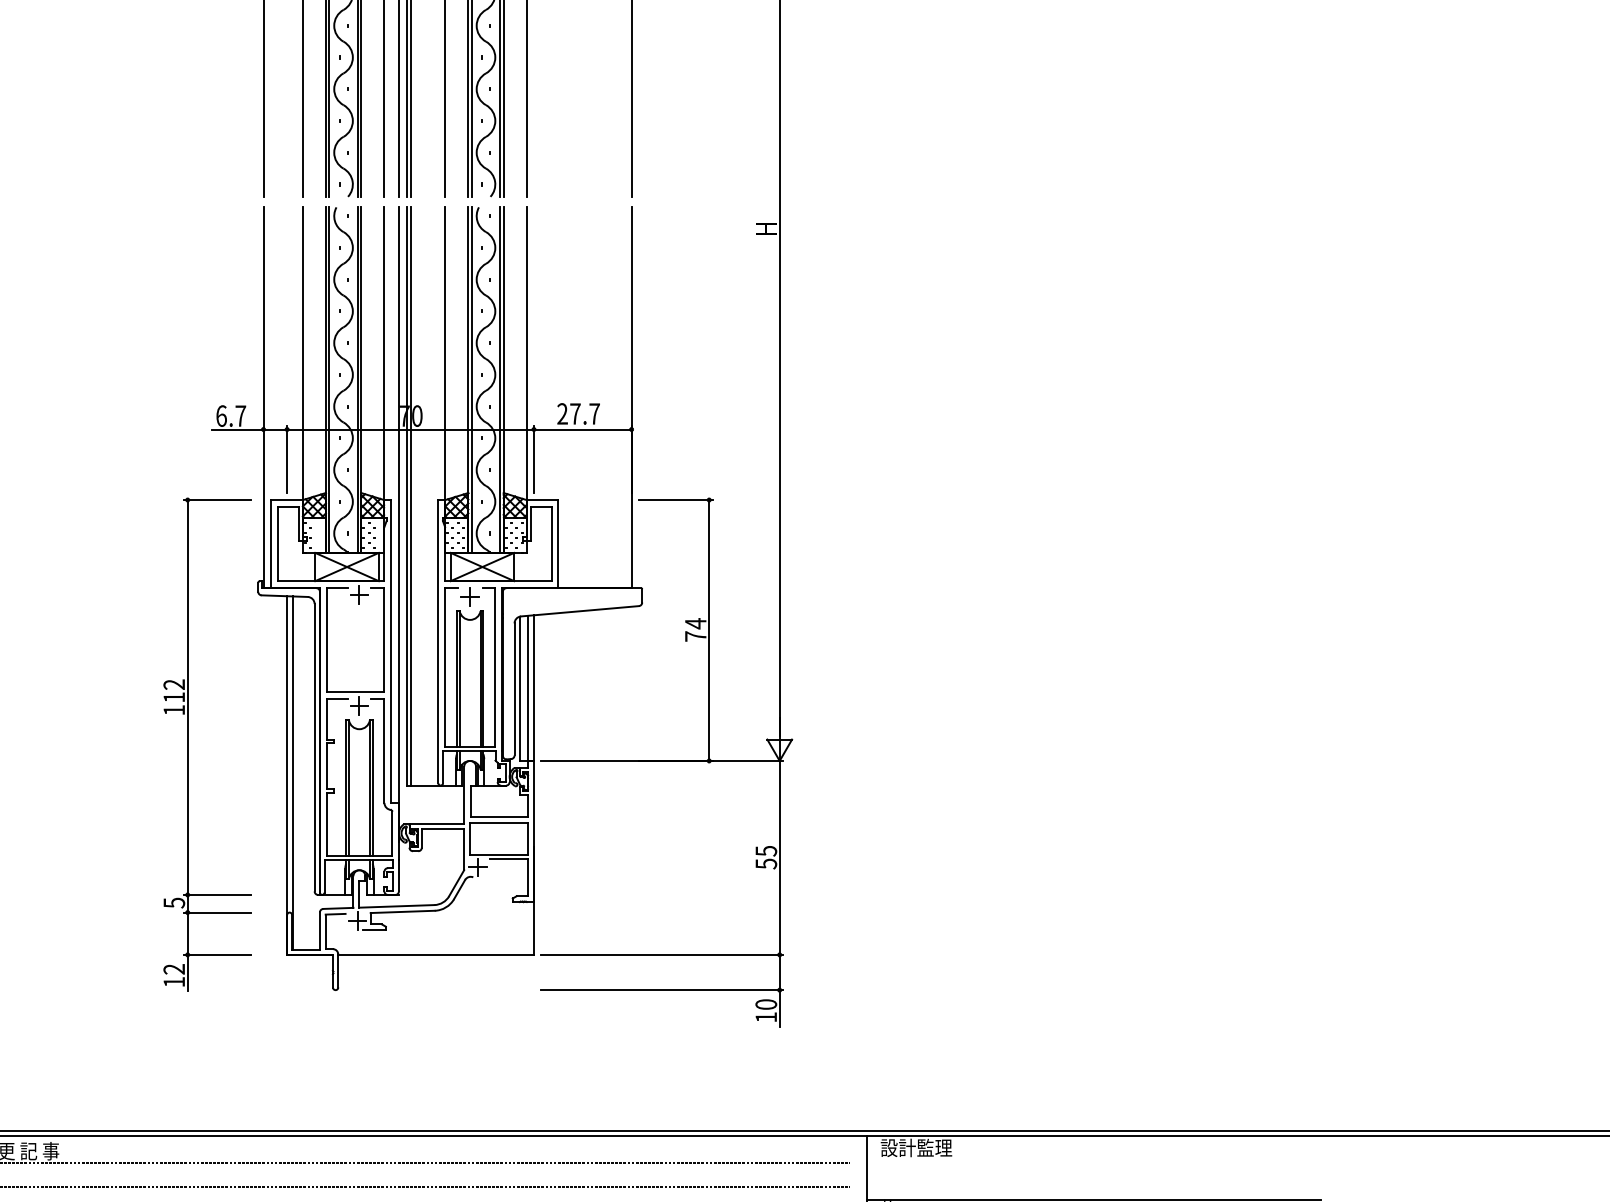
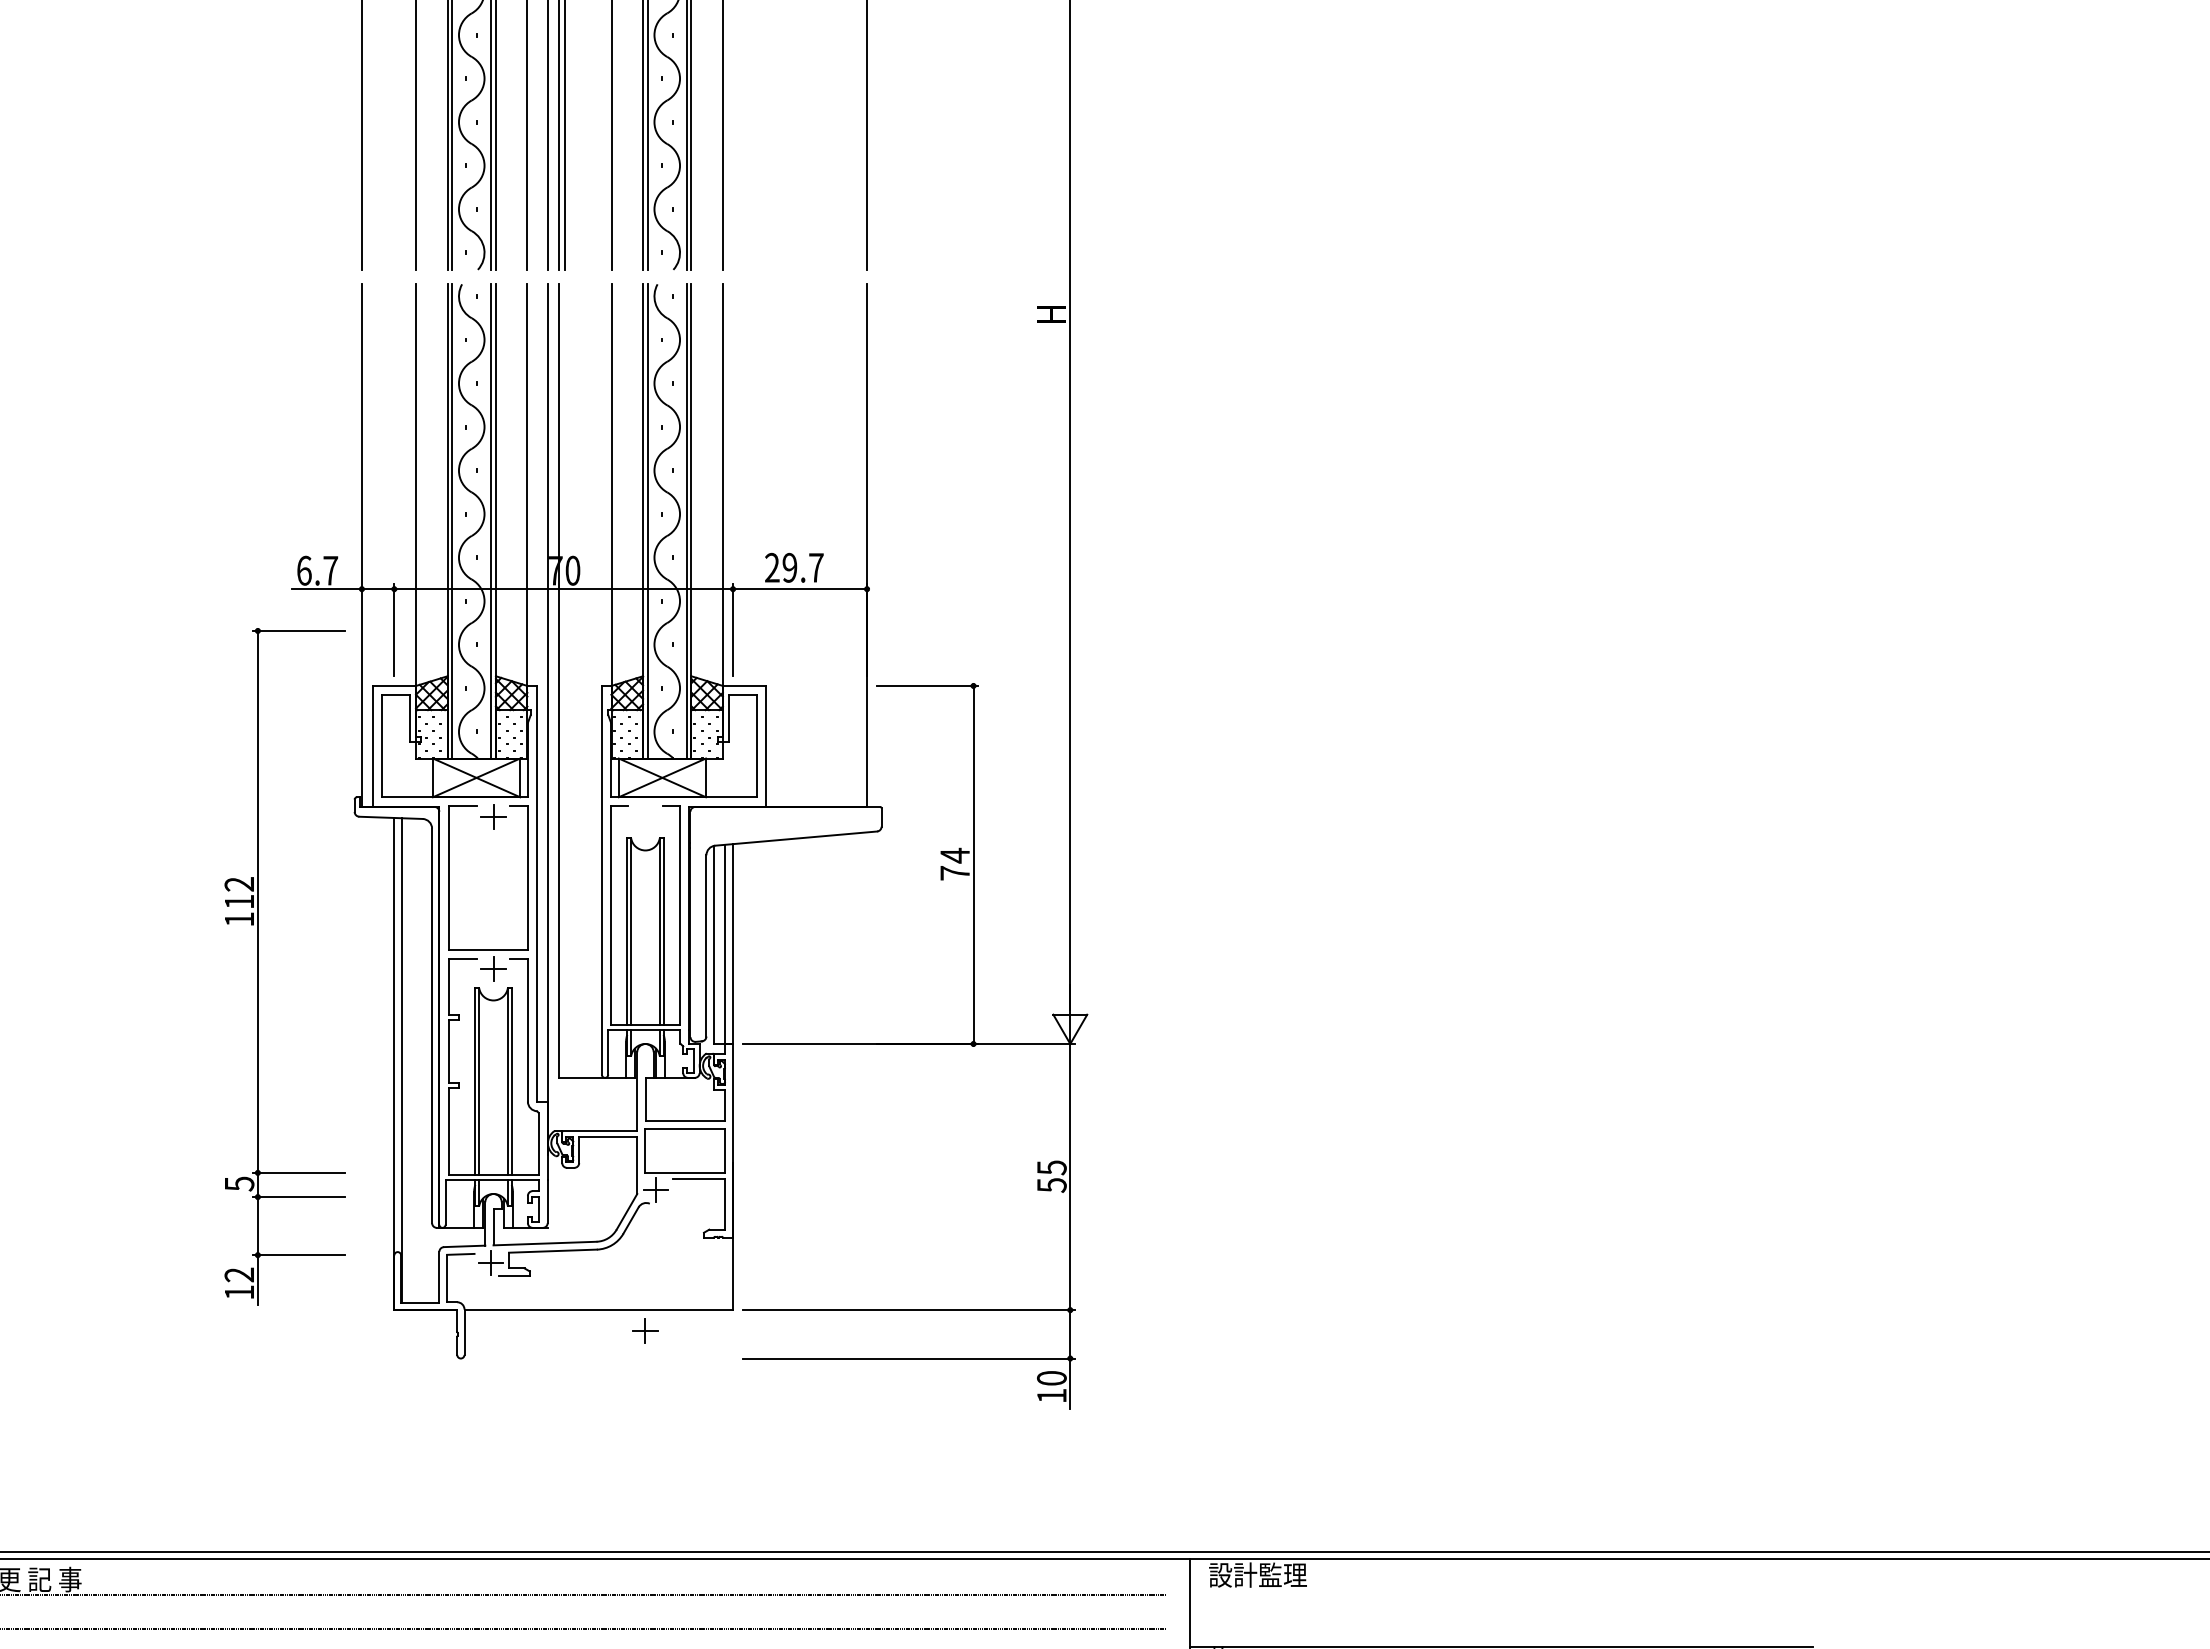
text: (575, 413) -> (789, 567), 27.7 -> 29.7
line: (411, 496) -> (564, 680), removed
part: (470, 596) -> (645, 1330), moved
part: (188, 744) -> (258, 966), moved

